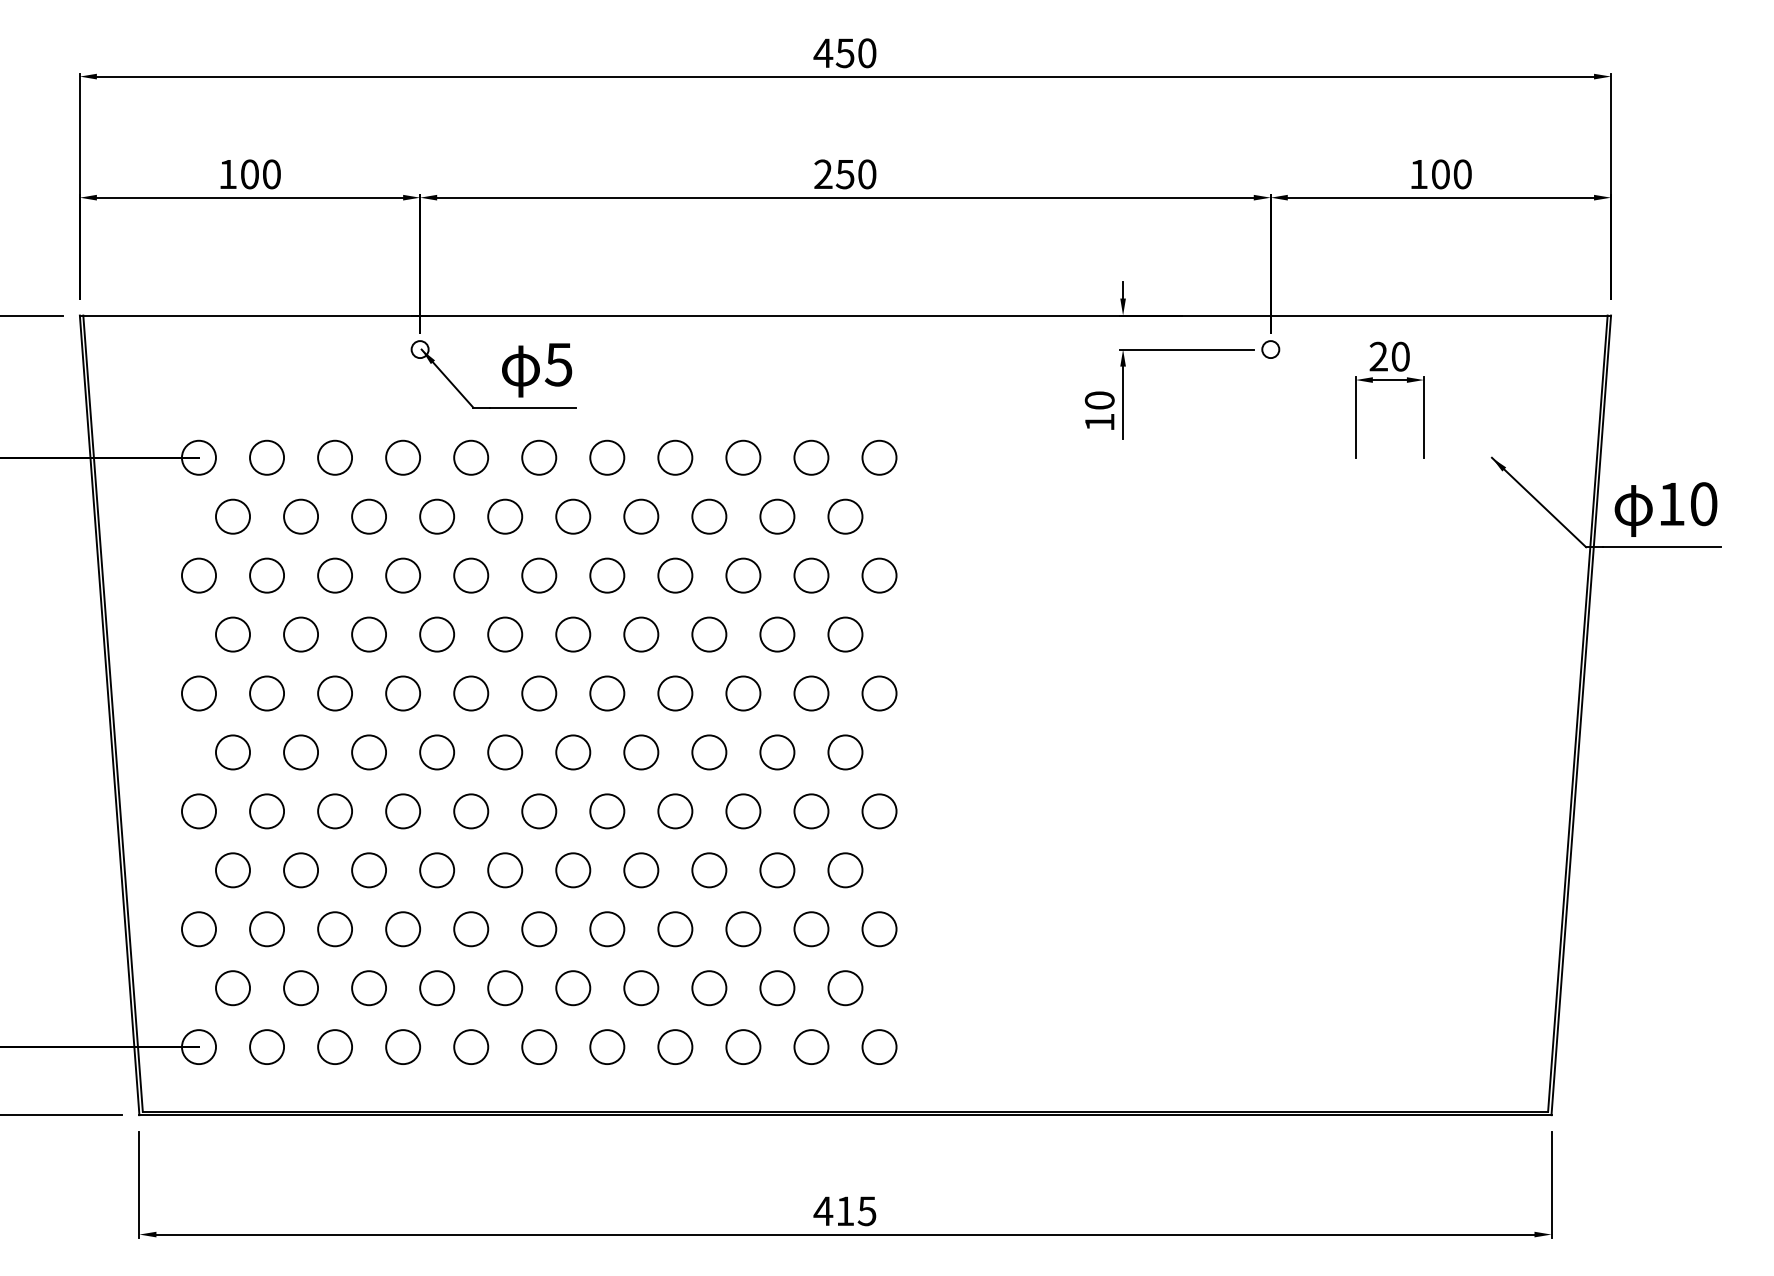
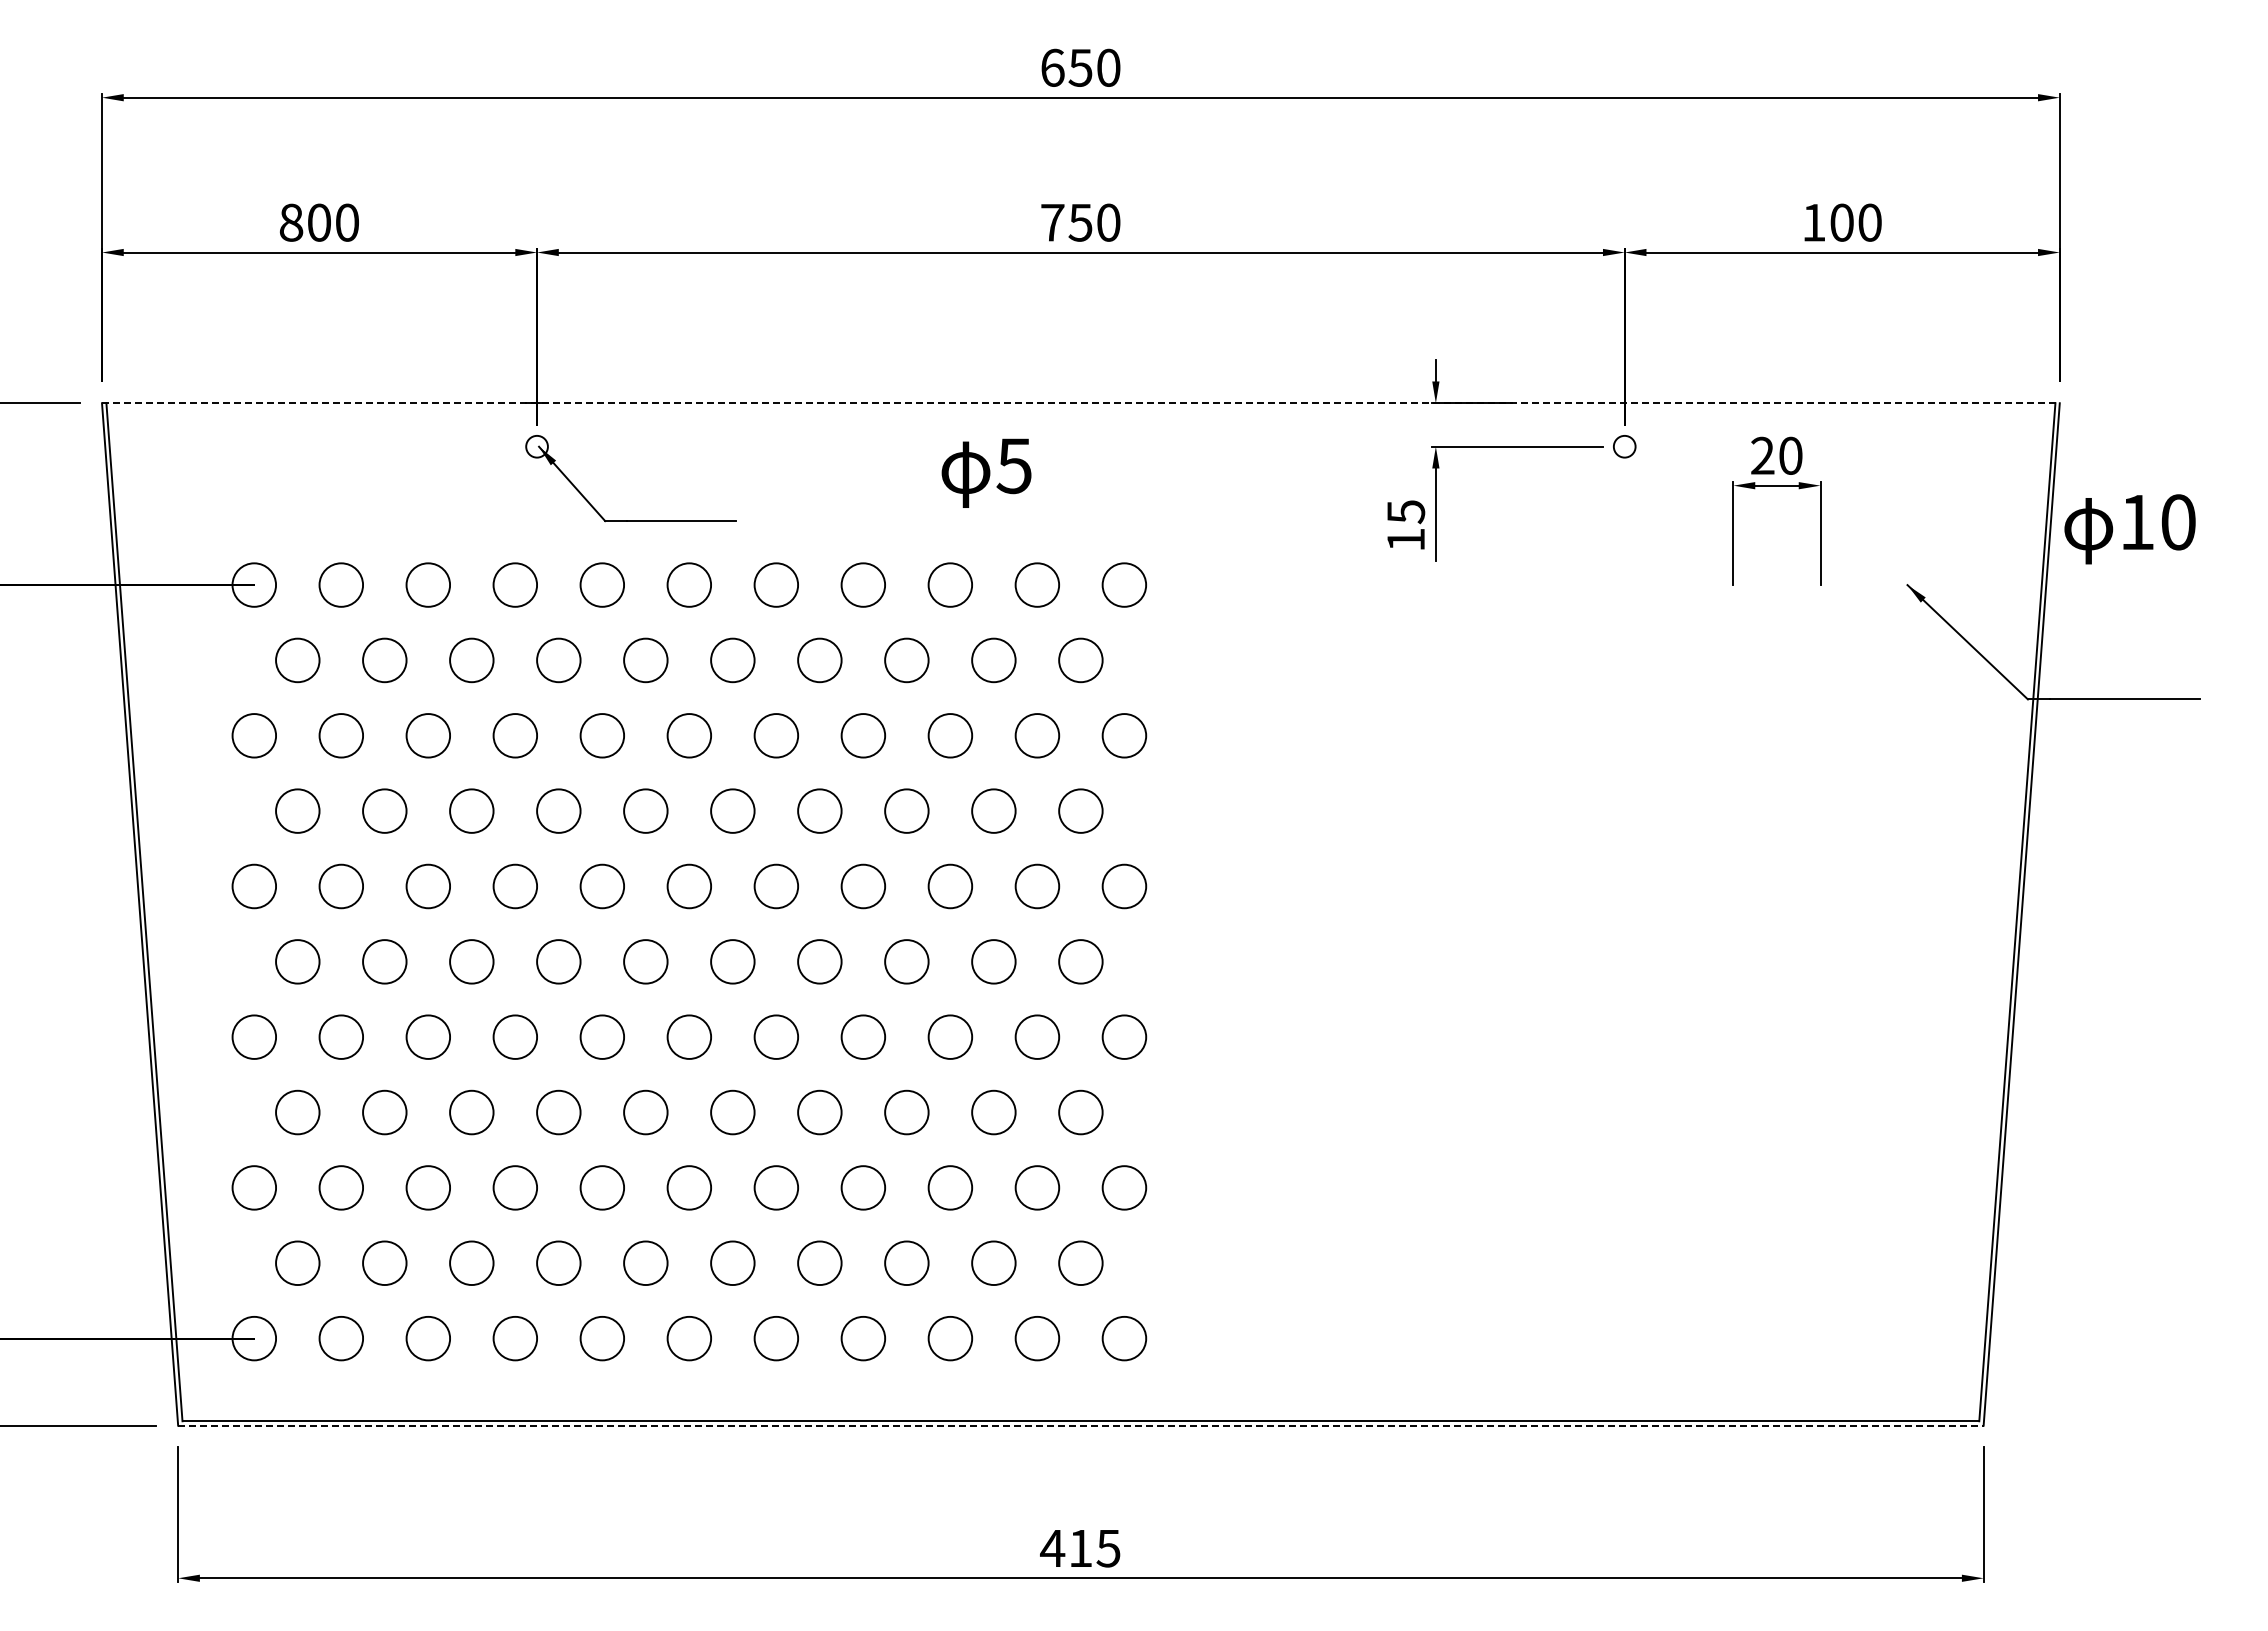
text: (823, 52) -> (1052, 67), 450 -> 650
text: (228, 174) -> (291, 222), 100 -> 800
text: (823, 174) -> (1052, 222), 250 -> 750
line: (845, 315) -> (1080, 403), solid -> dashed
text: (537, 369) -> (986, 472), moved
text: (1100, 401) -> (1406, 512), 10 -> 15
text: (1665, 509) -> (2129, 529), moved
line: (845, 1115) -> (1080, 1425), solid -> dashed

